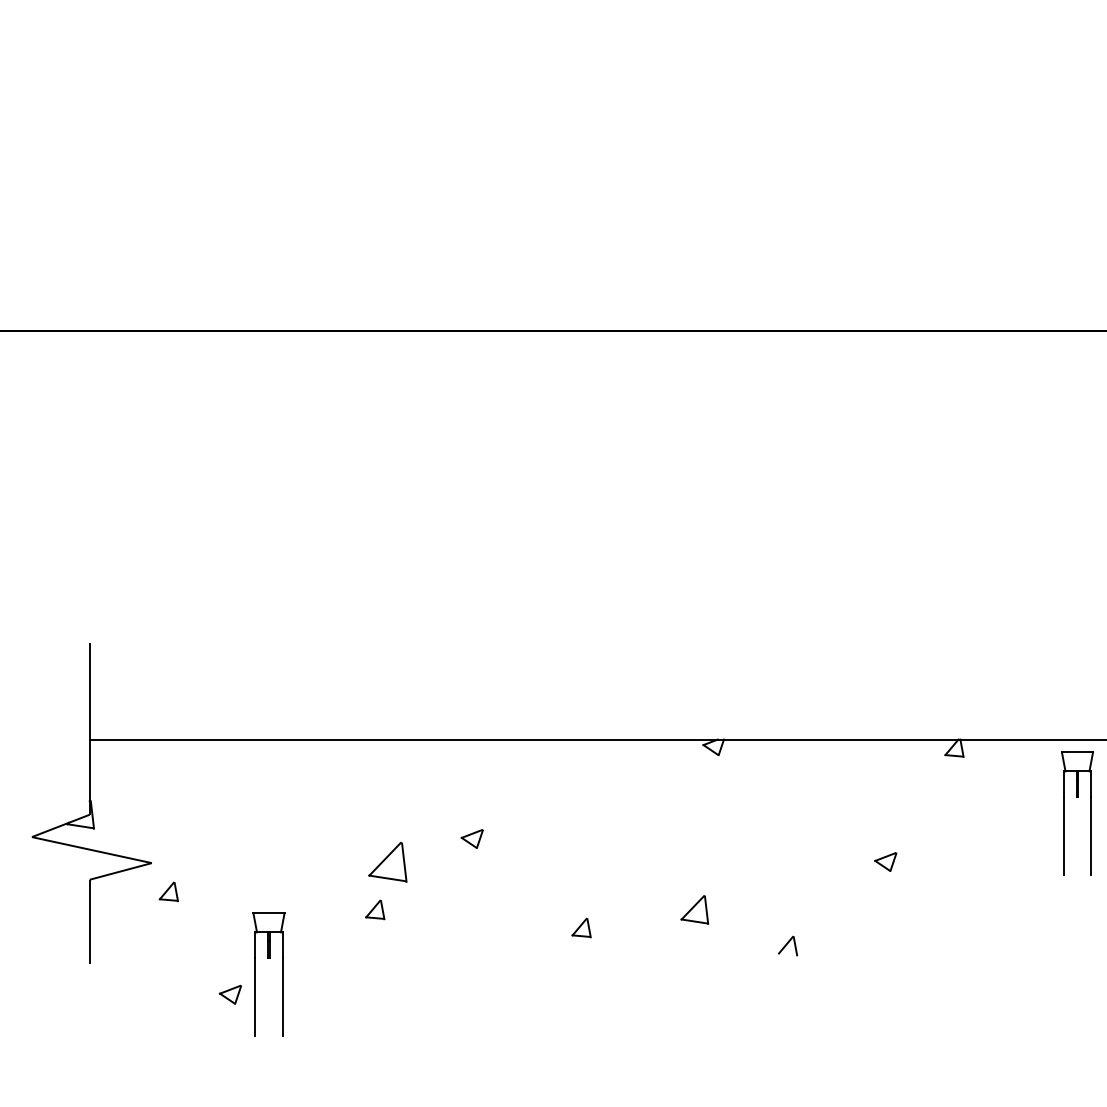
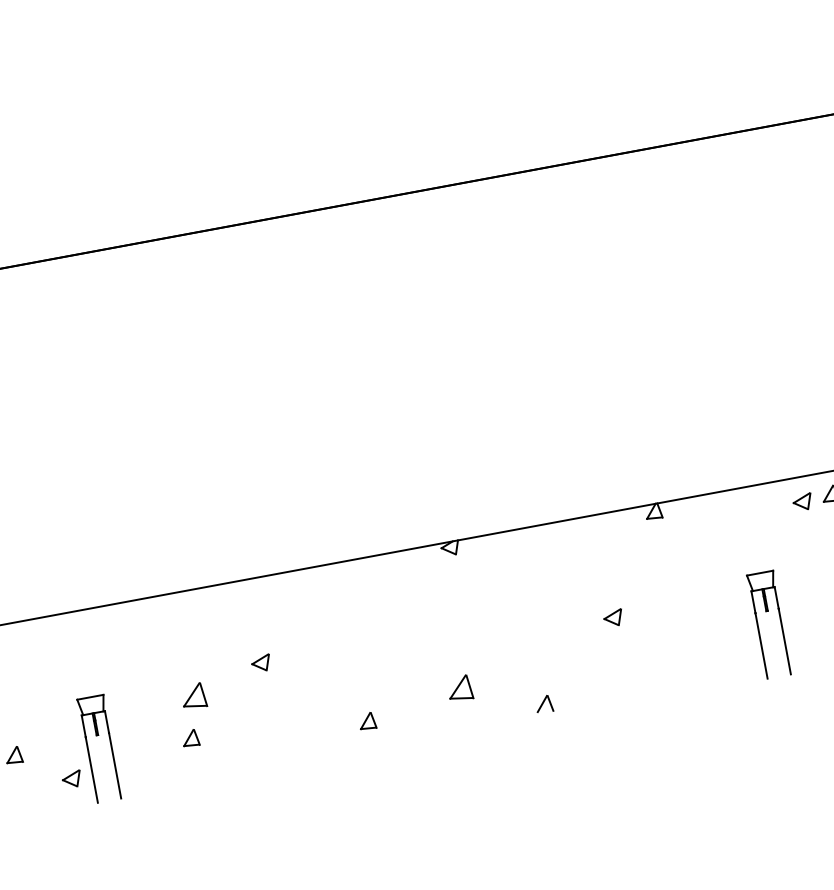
part: (1064, 813) -> (758, 626), moved
part: (387, 862) -> (193, 696), size x0.71
part: (255, 974) -> (88, 750), moved
part: (229, 994) -> (71, 779), moved

